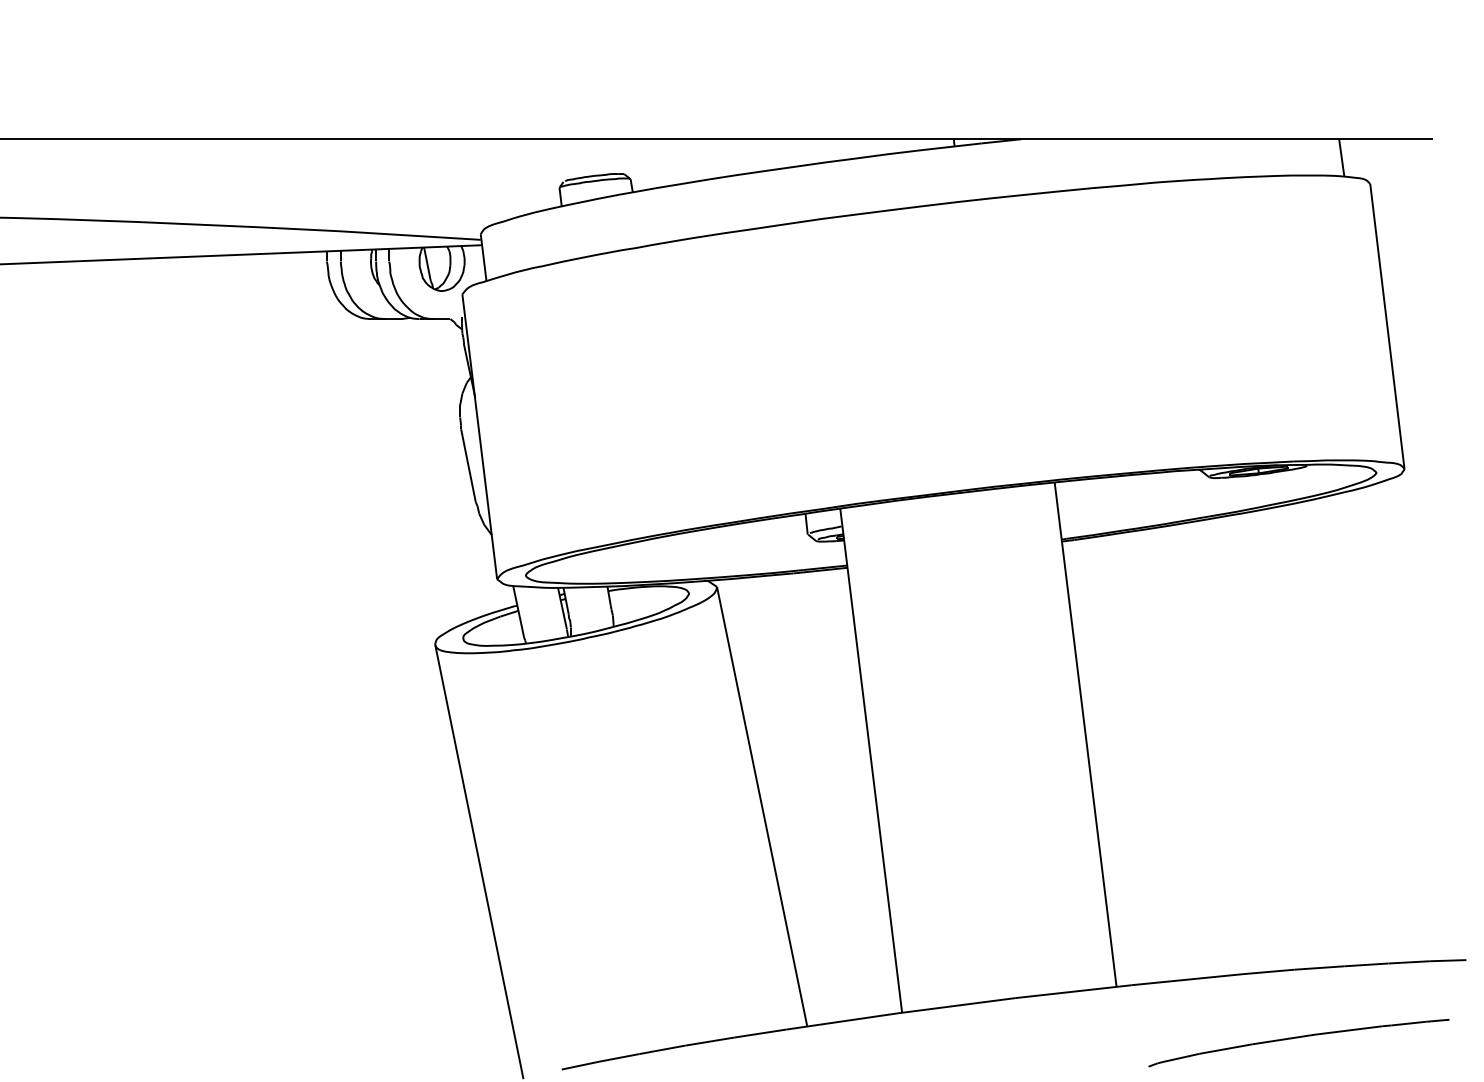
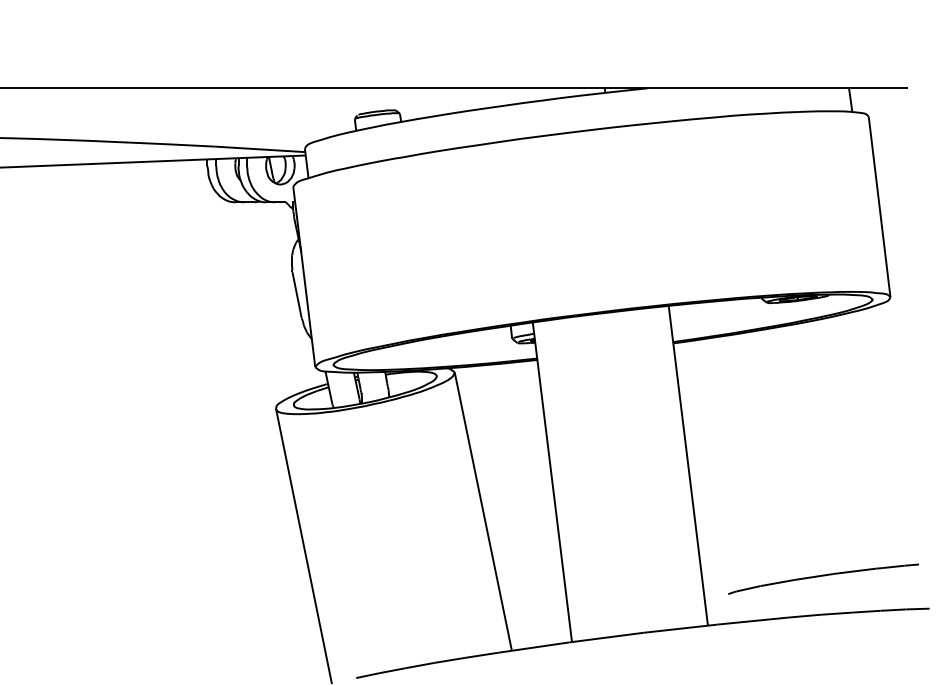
part: (1298, 1041) -> (823, 578), moved

